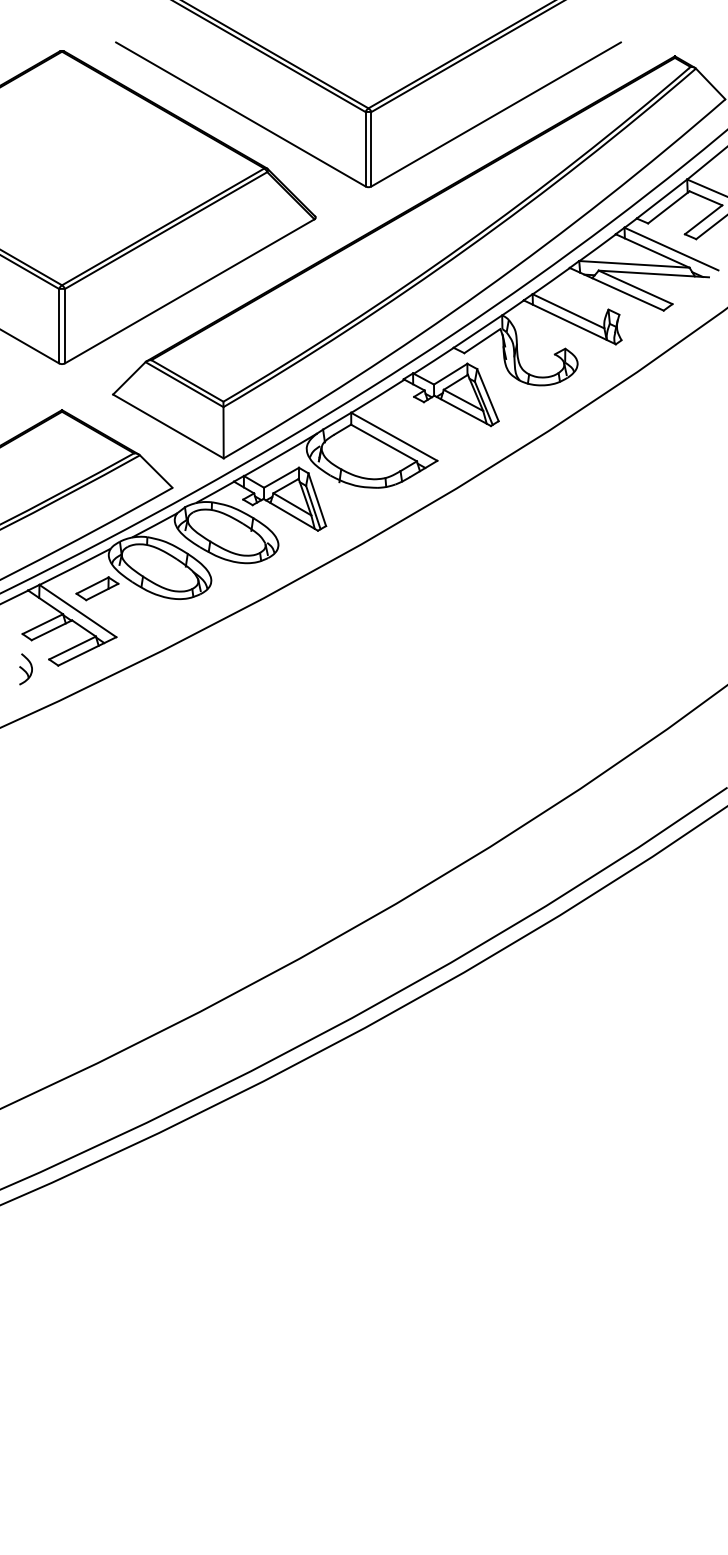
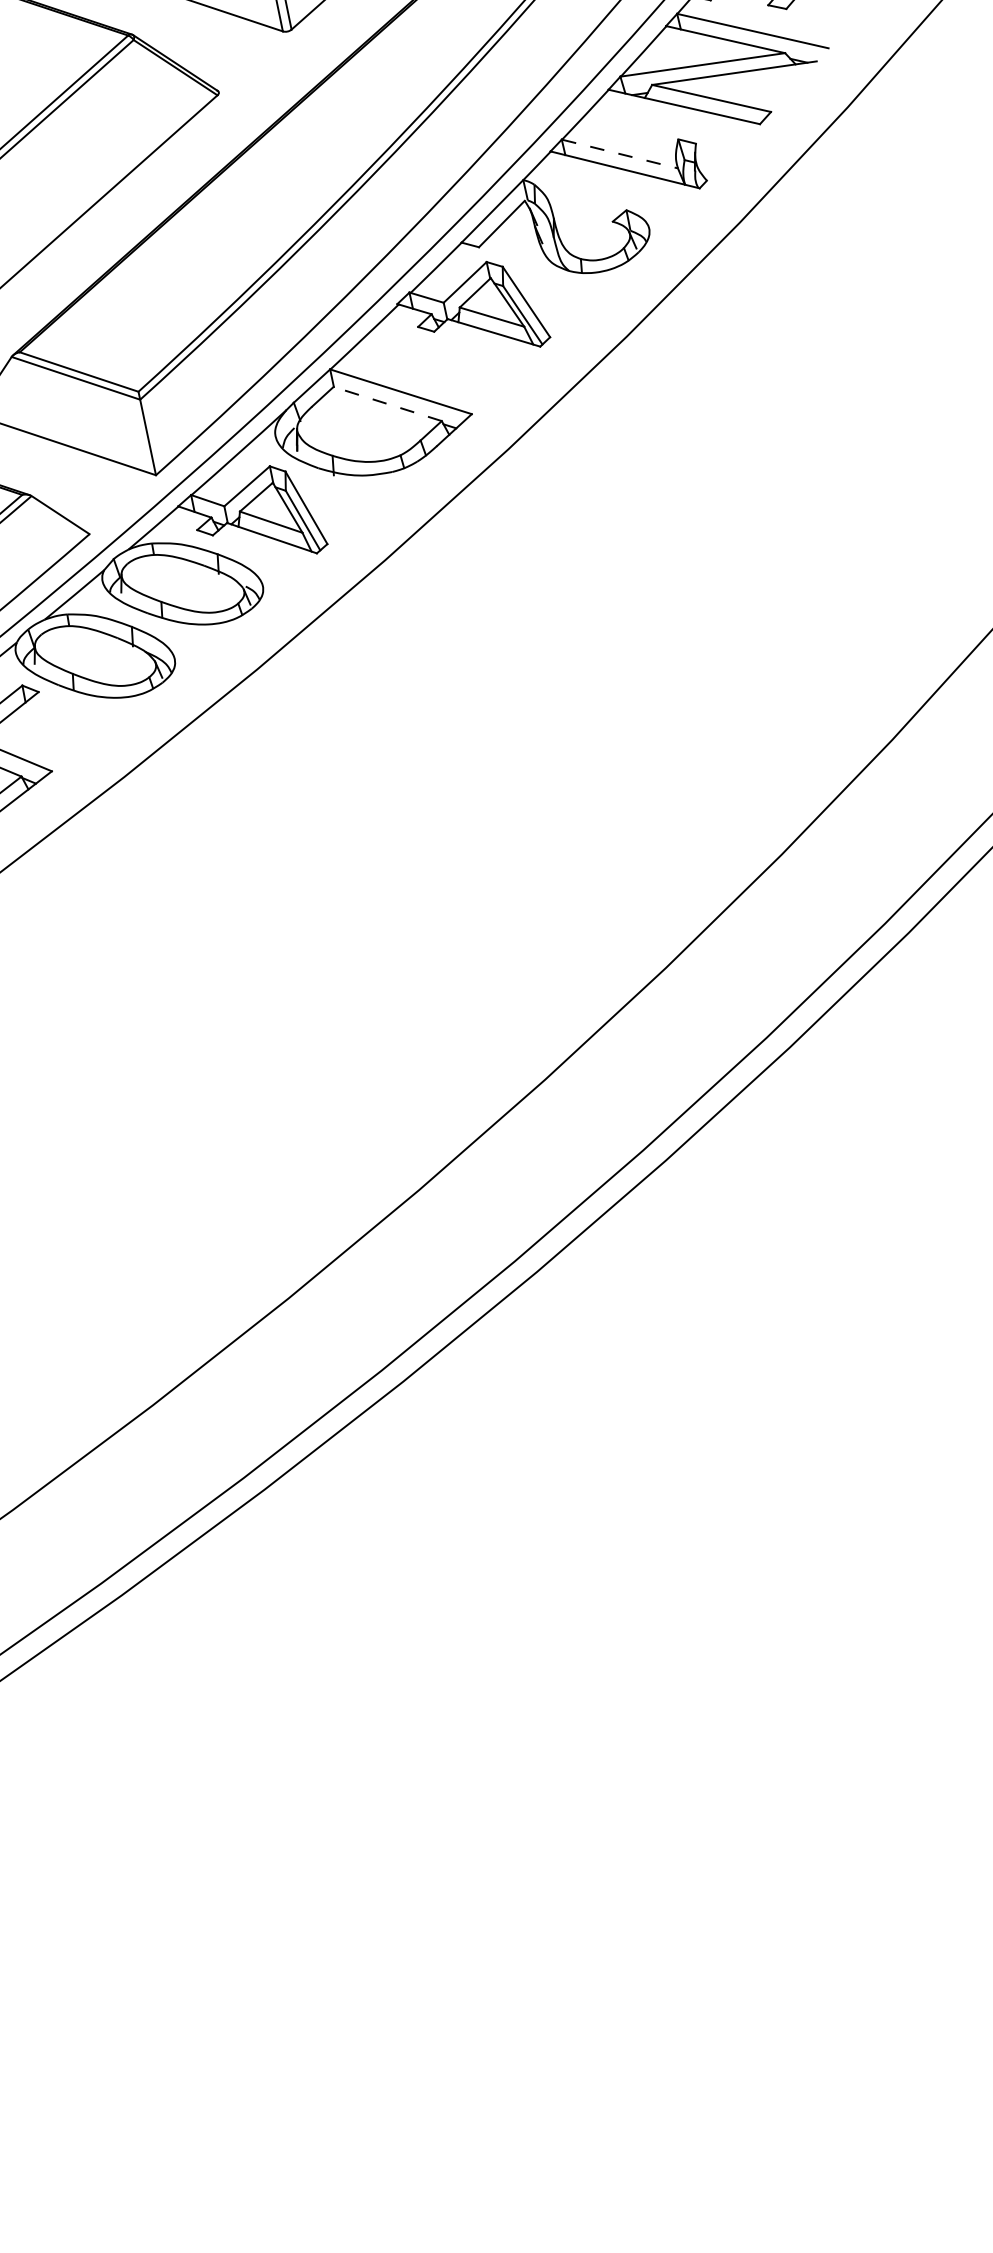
line: (568, 311) -> (619, 154), solid -> dashed
line: (384, 443) -> (388, 404), solid -> dashed

